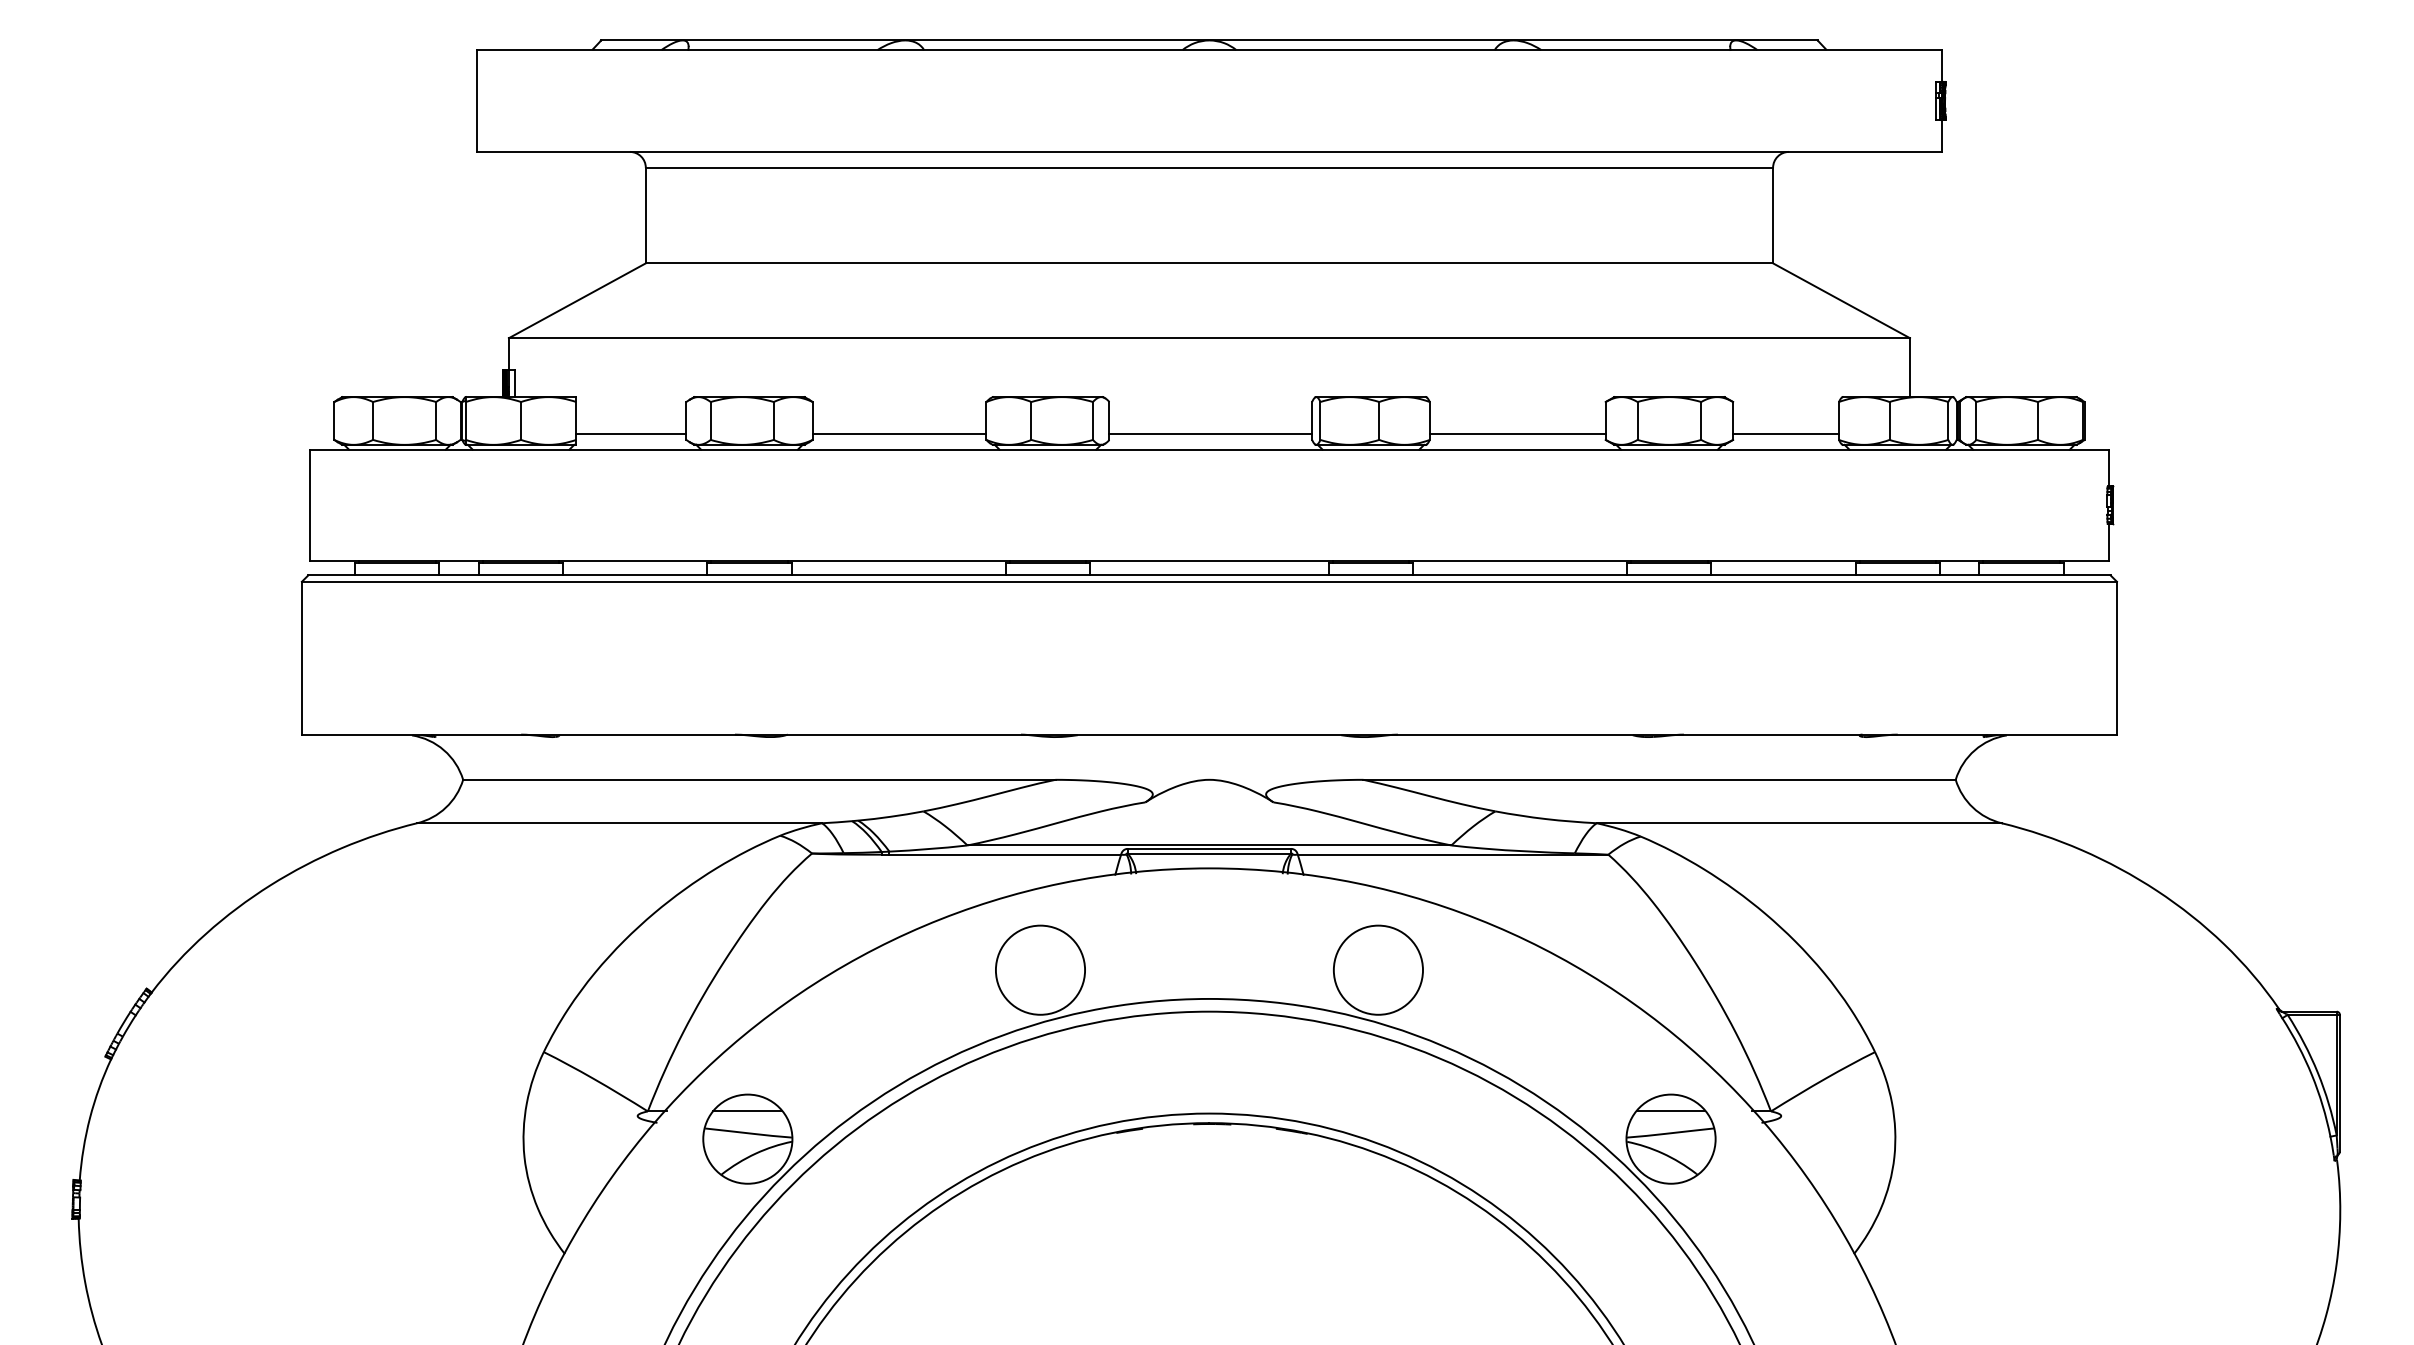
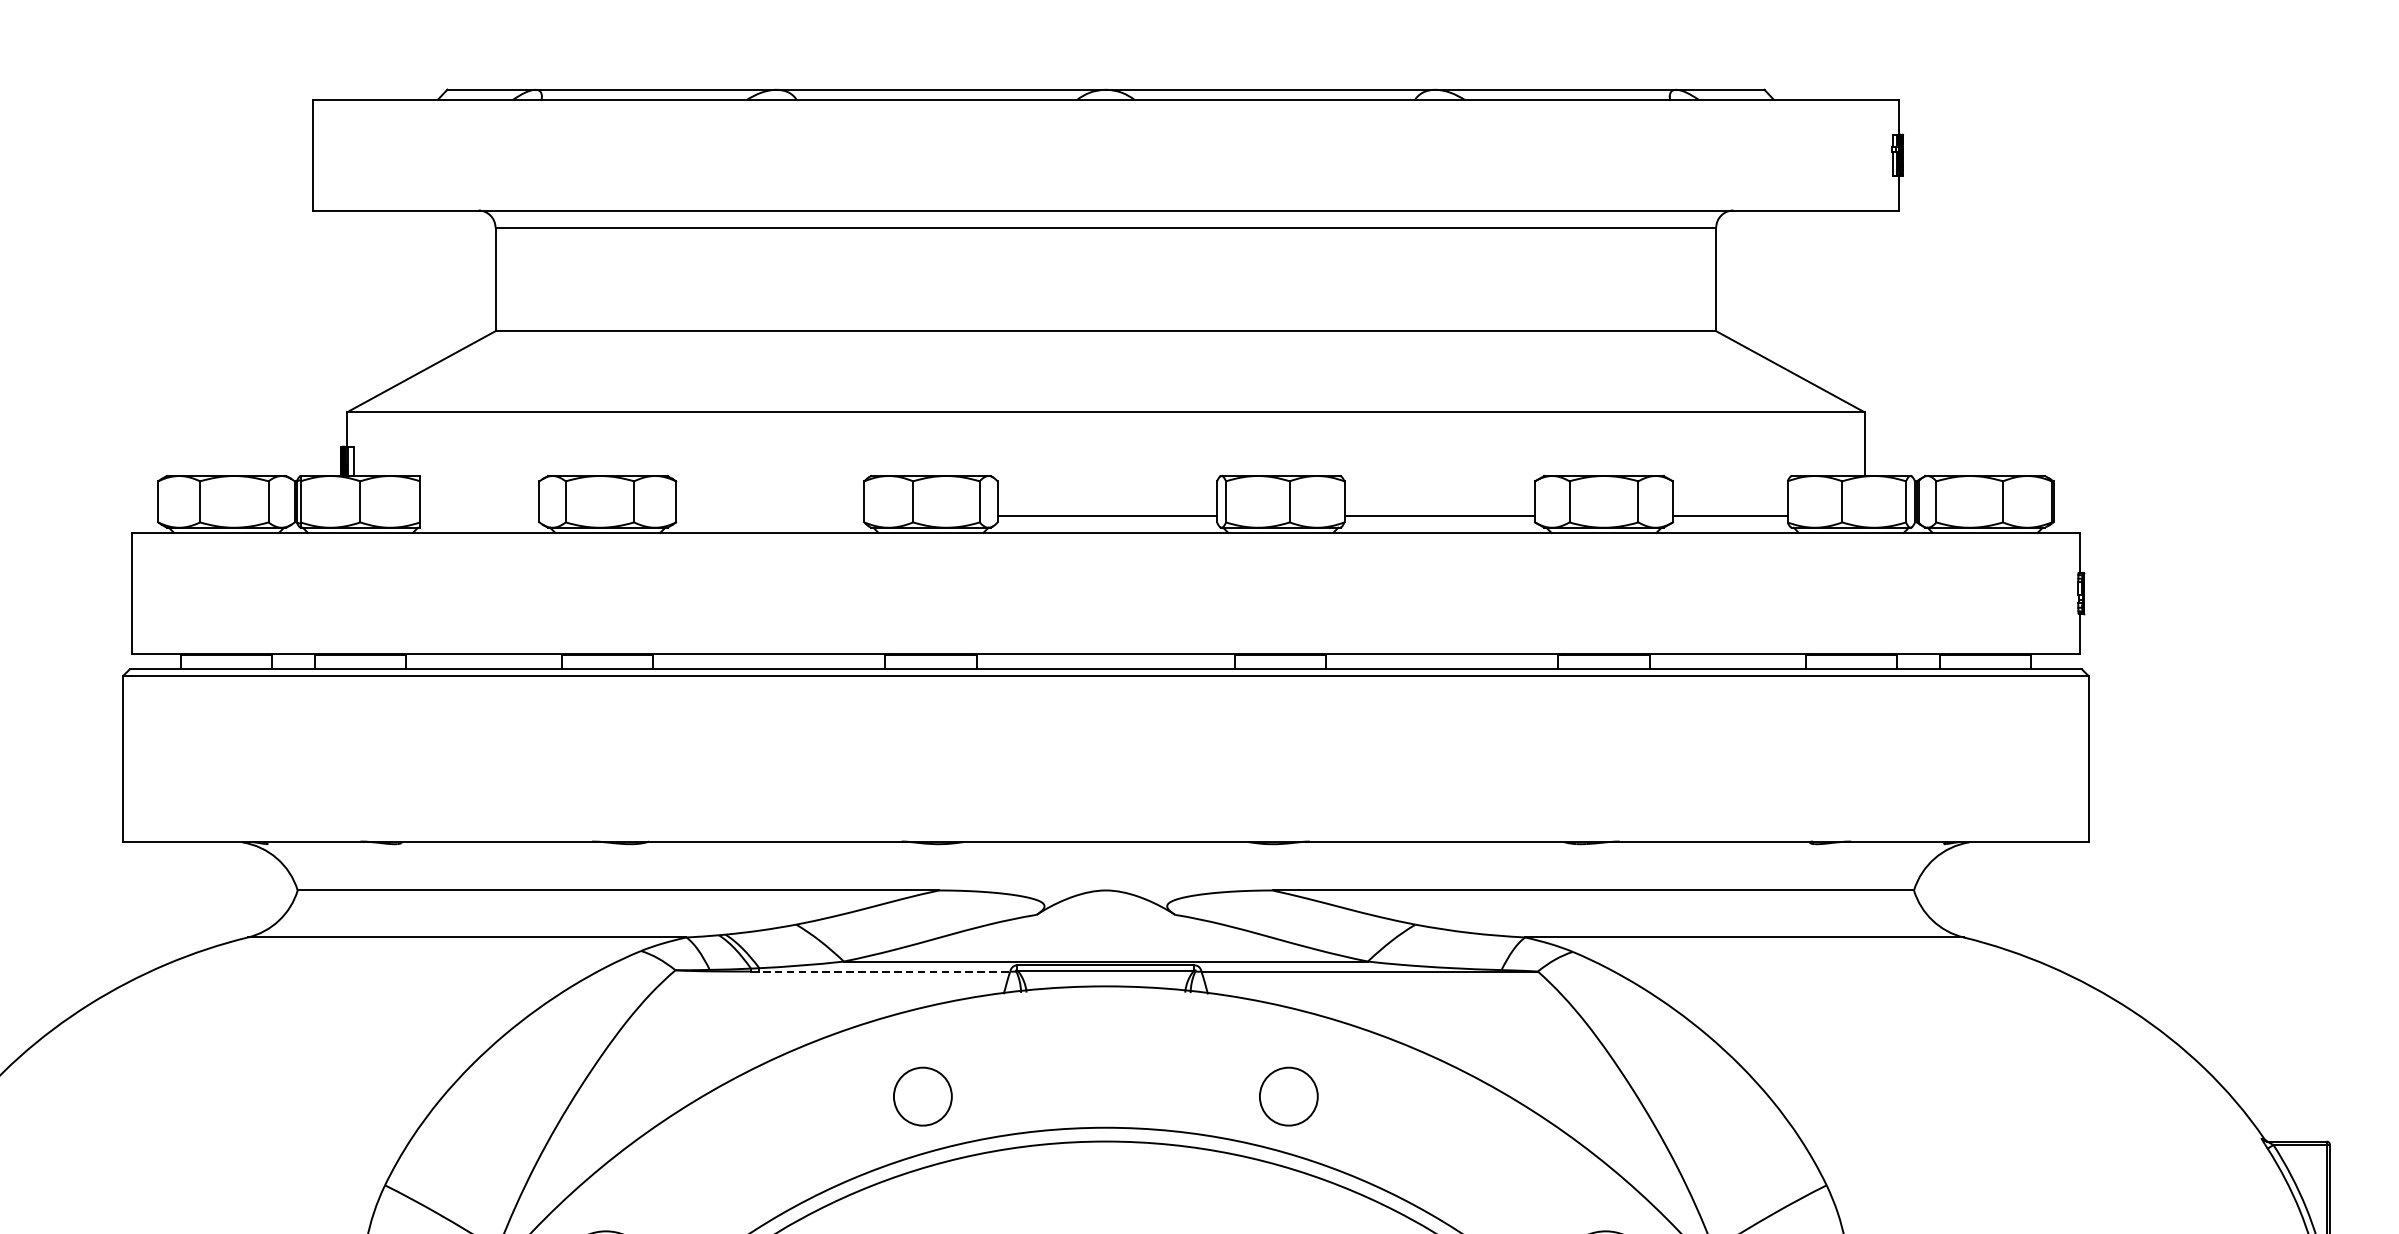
line: (631, 433) -> (480, 515), removed
line: (899, 433) -> (770, 515), removed
line: (1001, 854) -> (880, 971), solid -> dashed
circle: (1040, 969) -> (922, 1095), size x0.6
circle: (1378, 969) -> (1288, 1095), size x0.6

